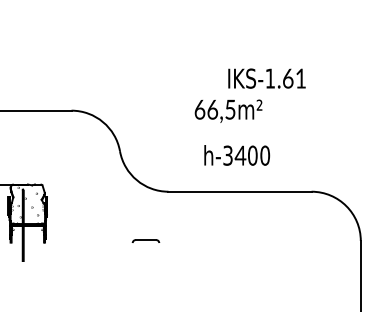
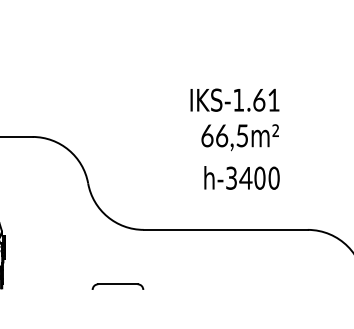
text: (266, 78) -> (234, 100), moved
text: (228, 110) -> (240, 136), moved
text: (237, 155) -> (242, 178), moved
part: (145, 241) -> (117, 286), size x1.67

